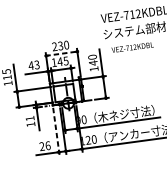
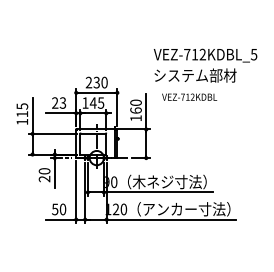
line: (61, 53) -> (96, 92), dashed -> solid
text: (92, 63) -> (135, 110), 140 -> 160
text: (30, 65) -> (54, 102), 43 -> 23
text: (30, 121) -> (44, 175), 11 -> 20
line: (56, 131) -> (76, 192), dashed -> solid
text: (45, 146) -> (59, 209), 26 -> 50

